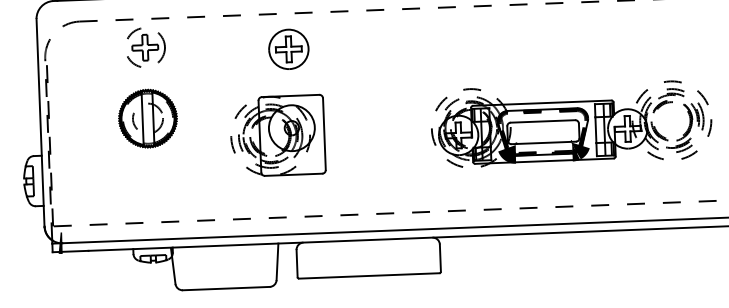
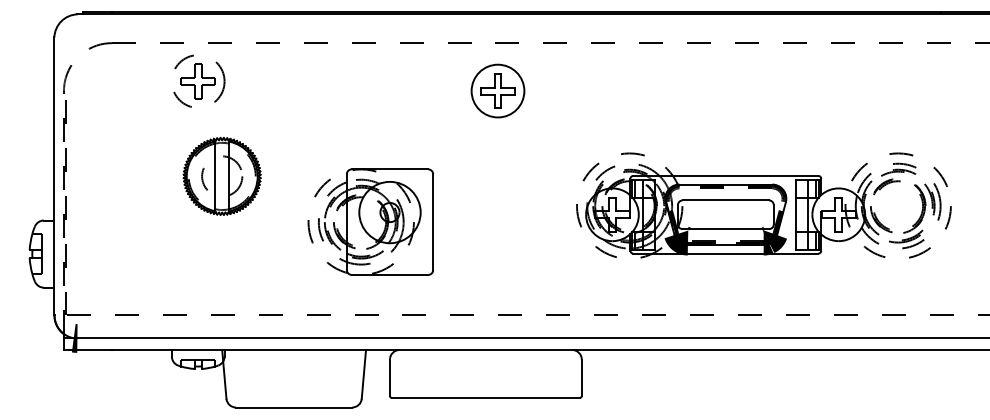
part: (288, 48) -> (497, 90), moved
part: (147, 118) -> (221, 176), moved
part: (277, 135) -> (370, 221), moved

